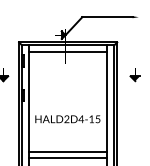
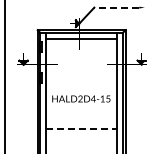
line: (107, 17) -> (116, 7), solid -> dashed
line: (69, 152) -> (82, 128), solid -> dashed
line: (68, 157) -> (81, 133), removed

